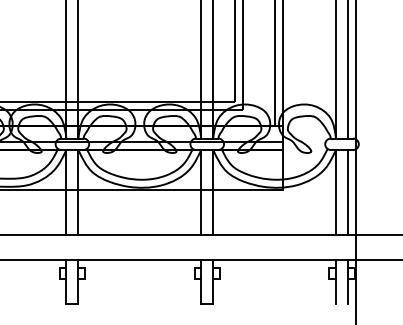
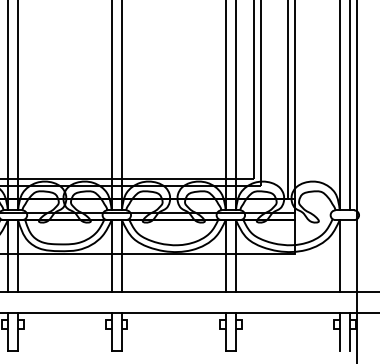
line: (347, 193) -> (349, 256), removed

